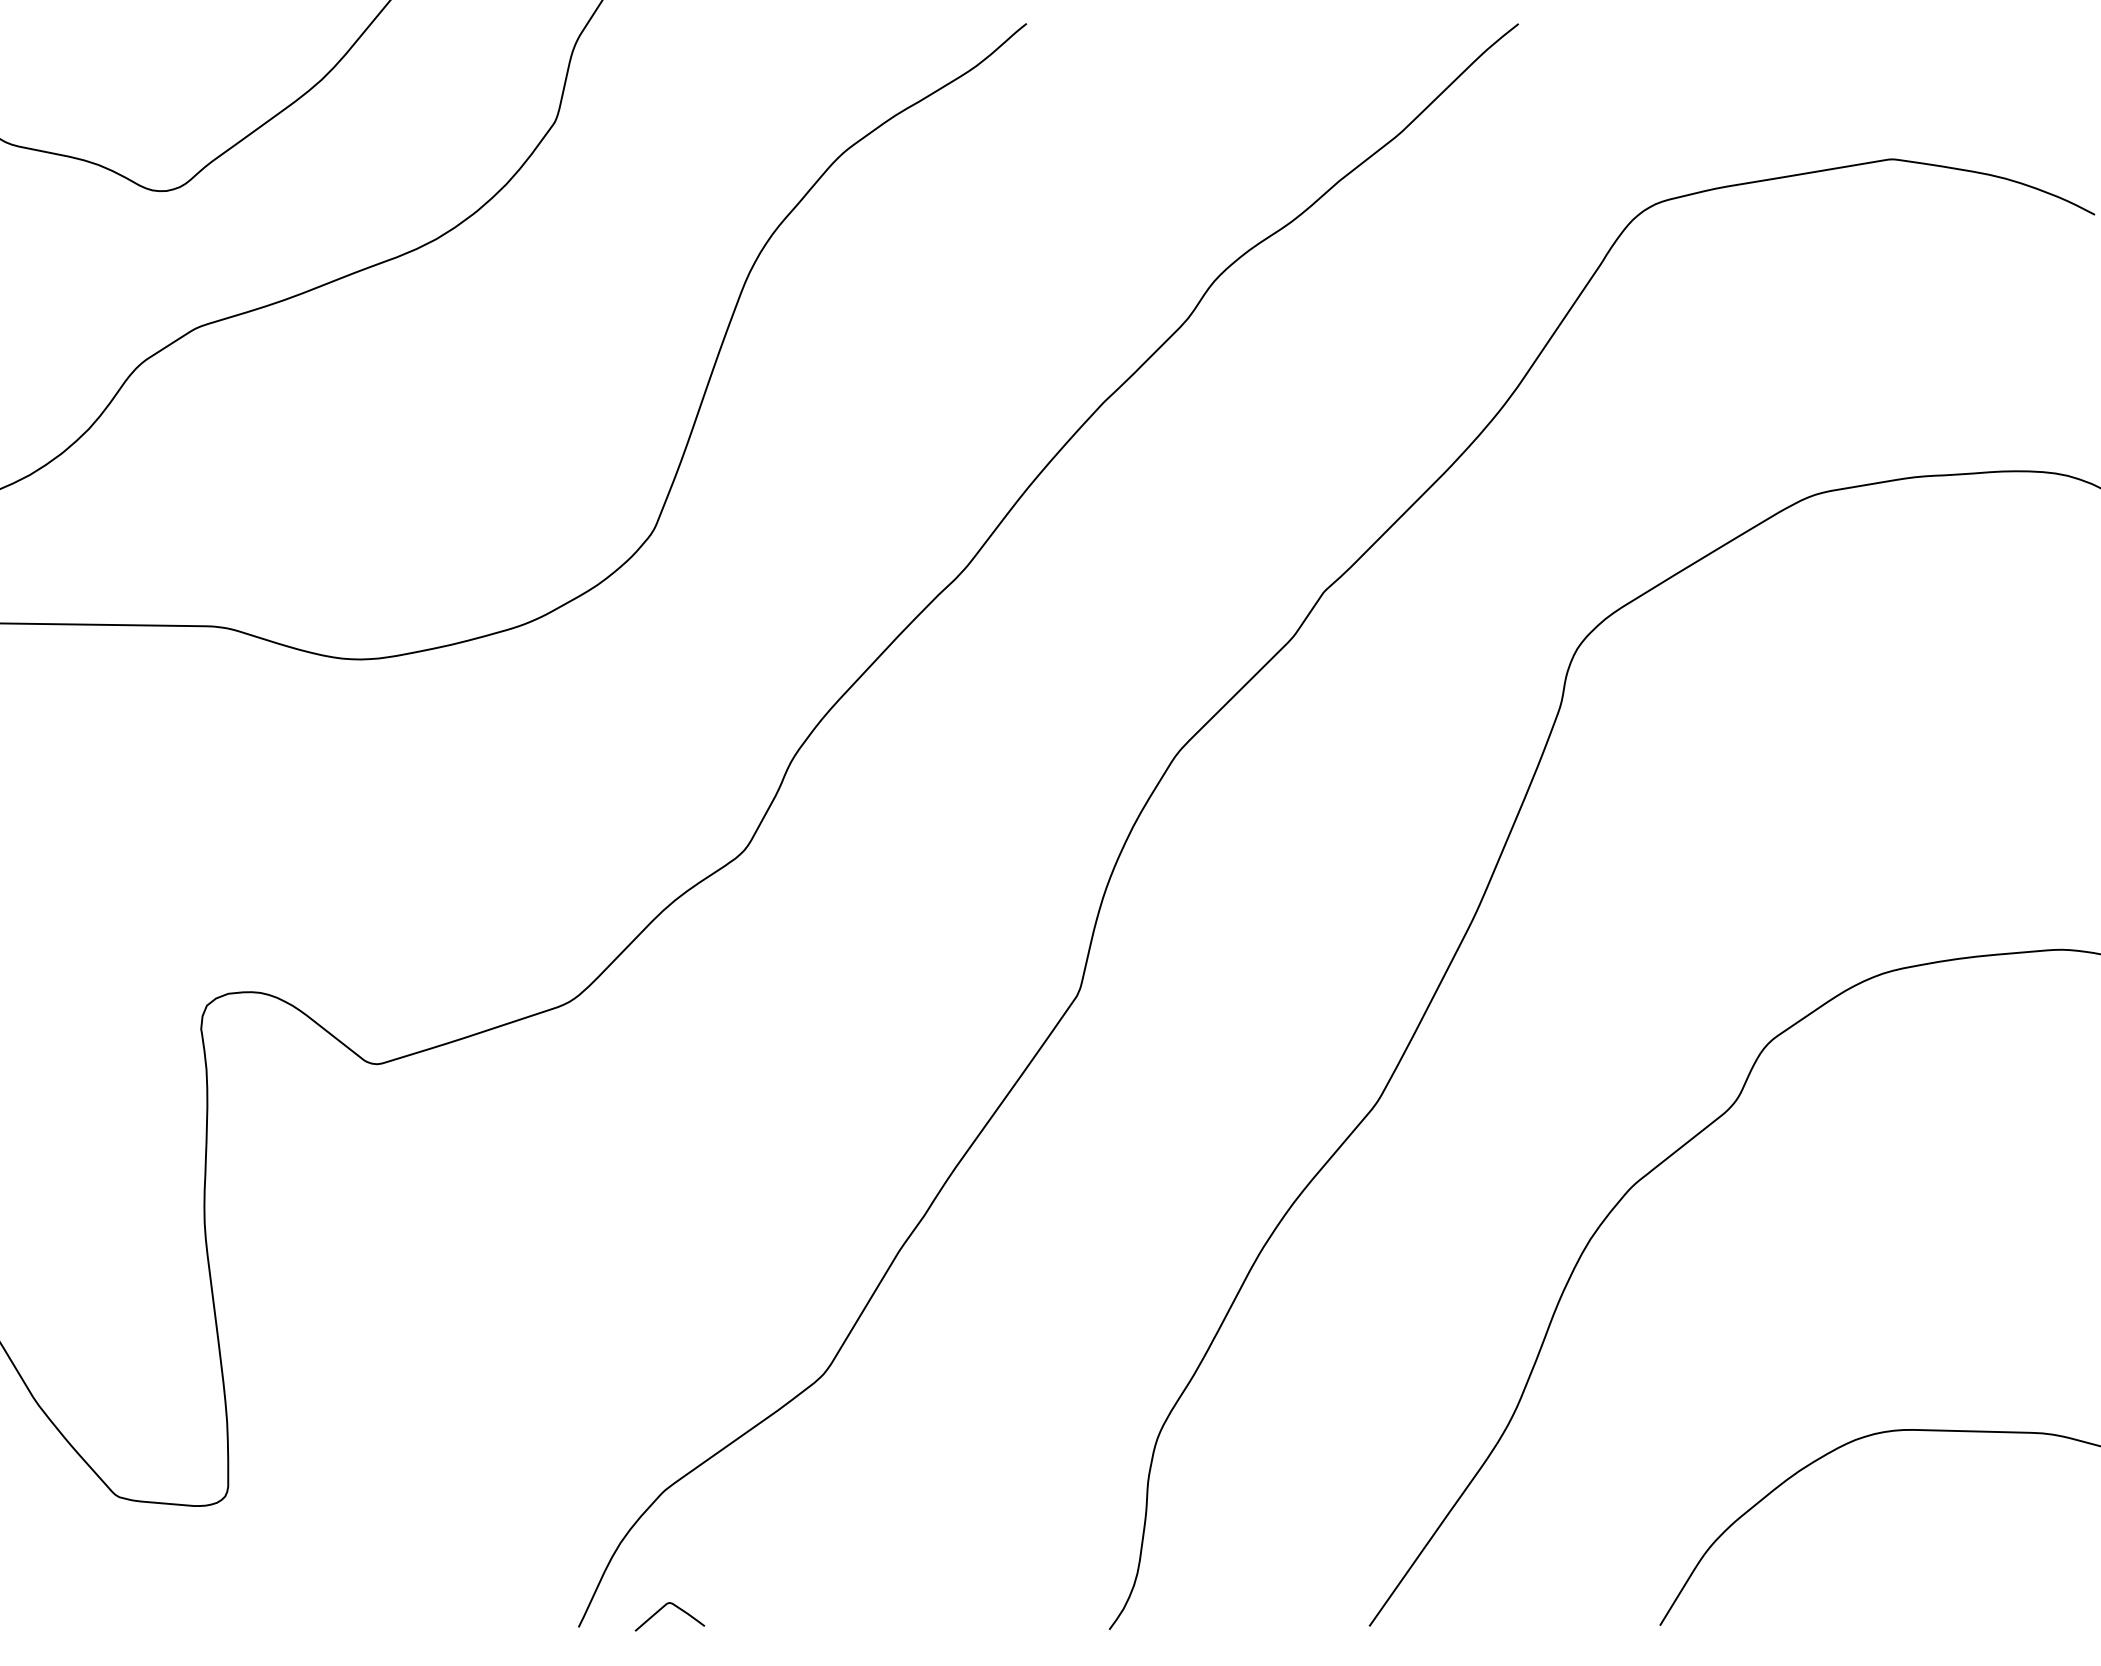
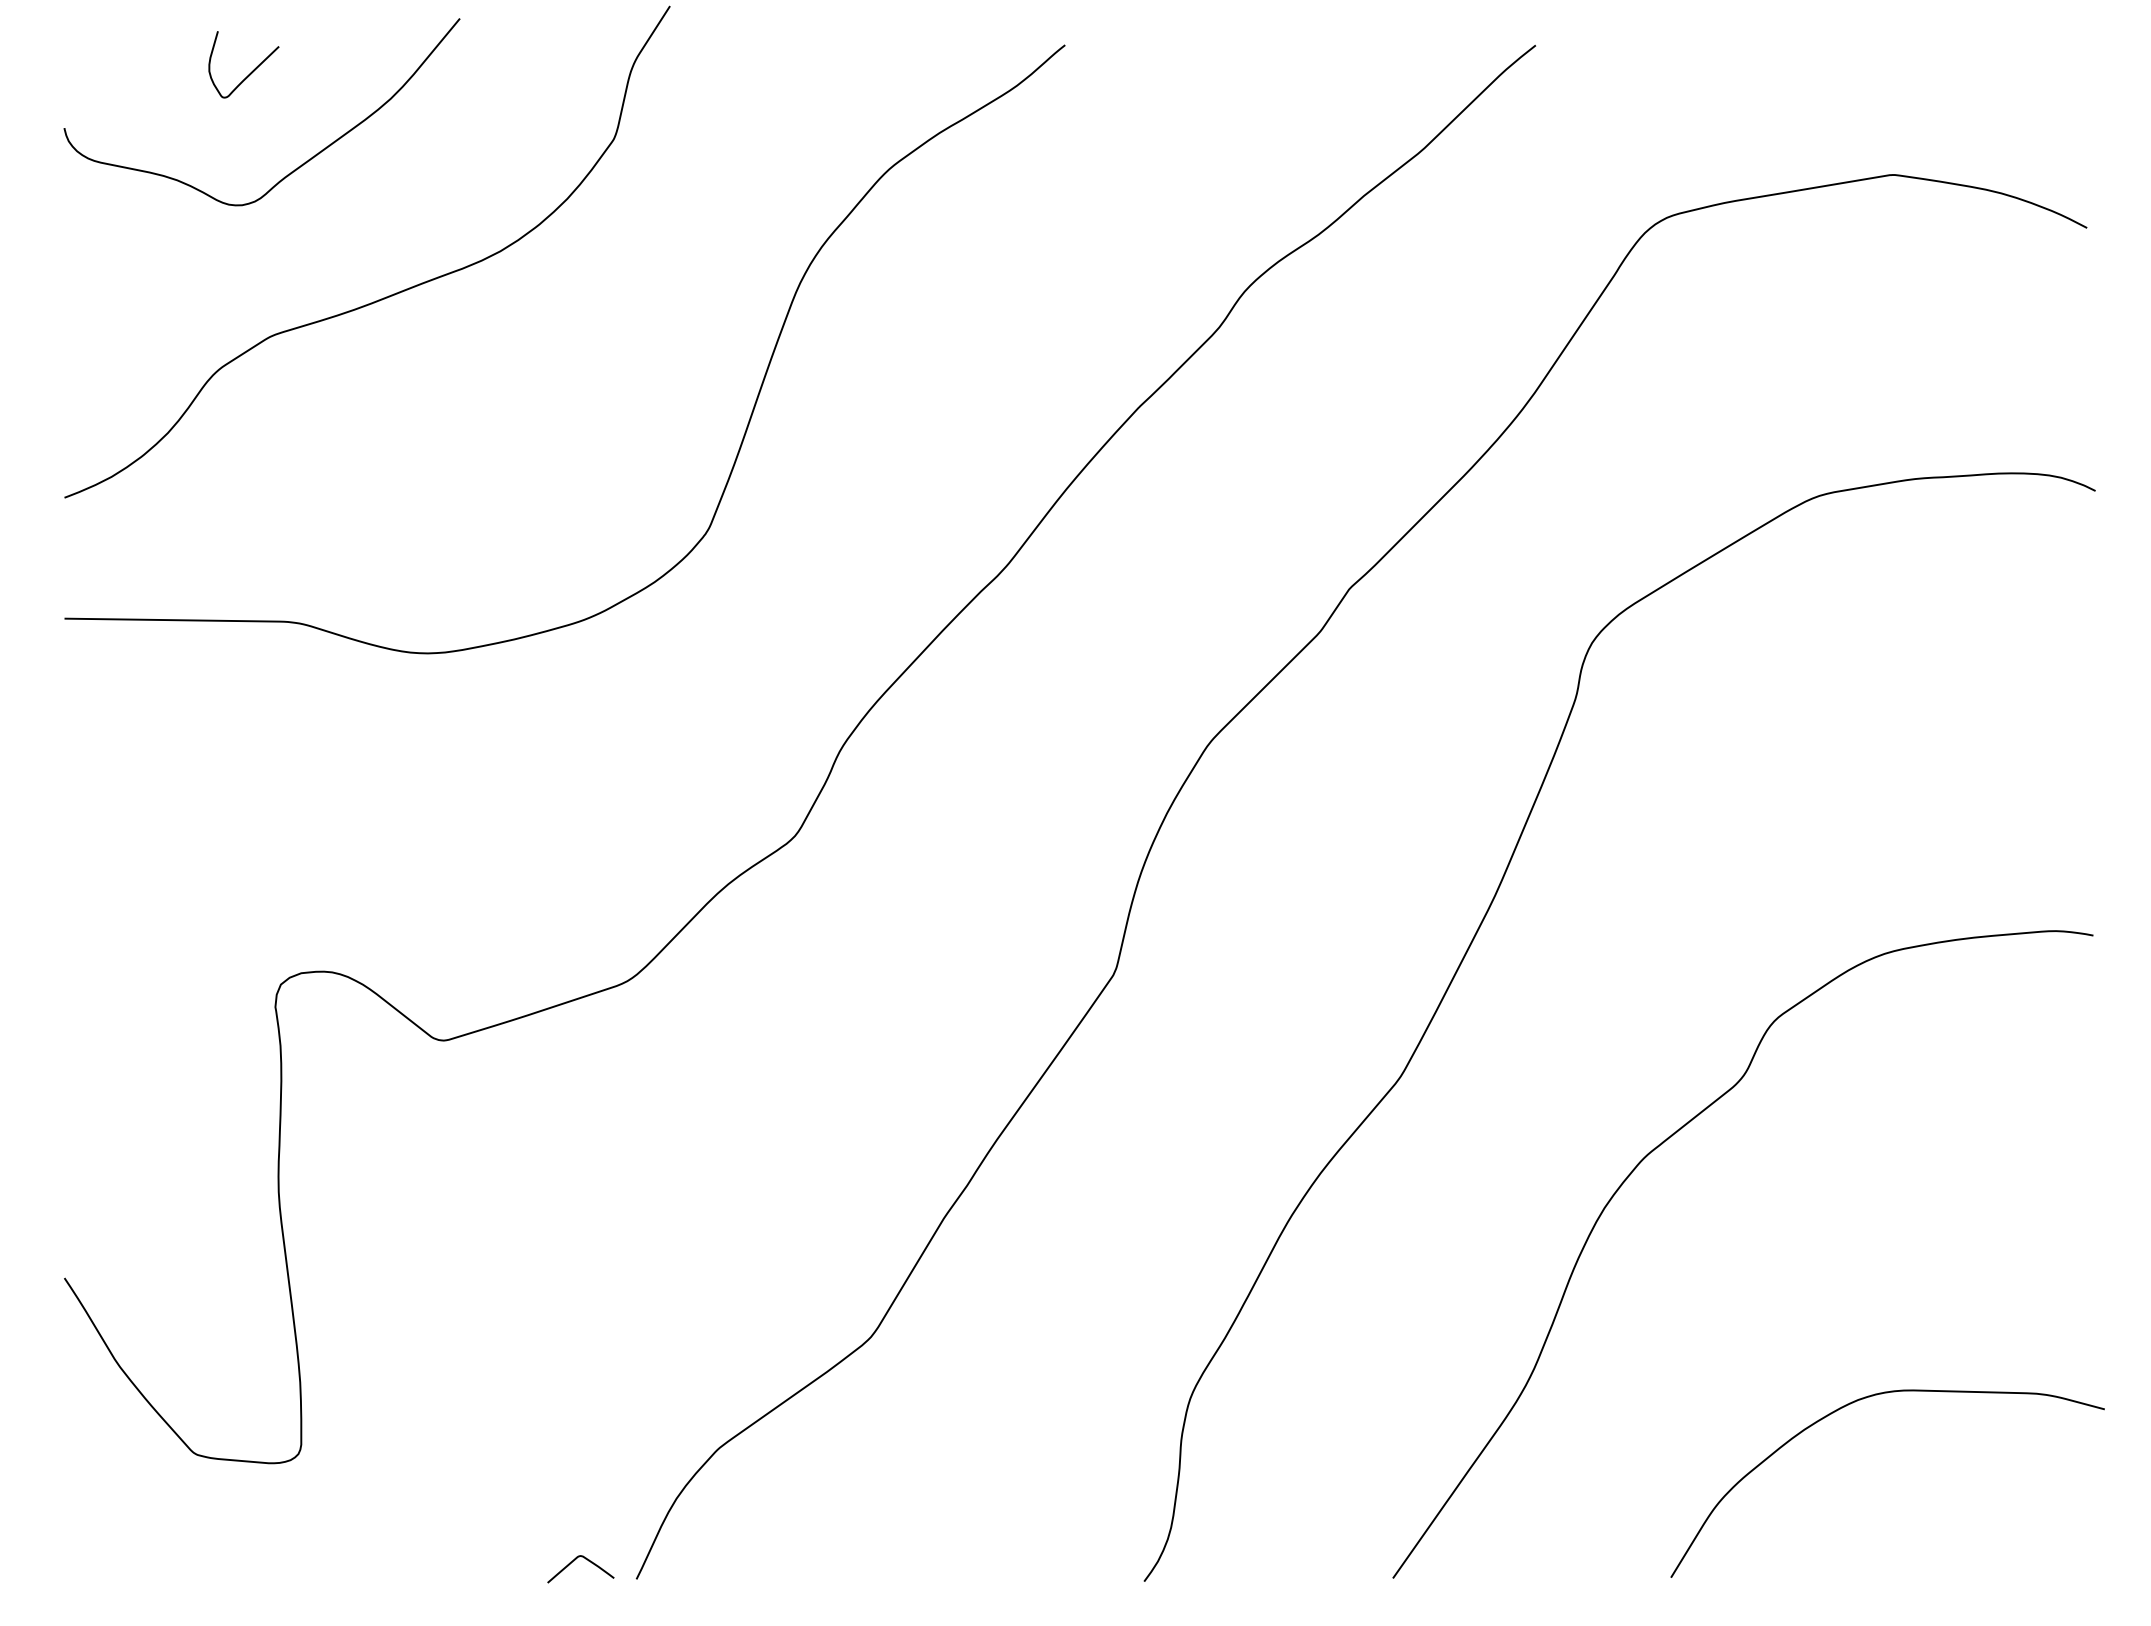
curve: (176, 51) -> (251, 71), added
curve: (663, 1608) -> (574, 1561), moved

